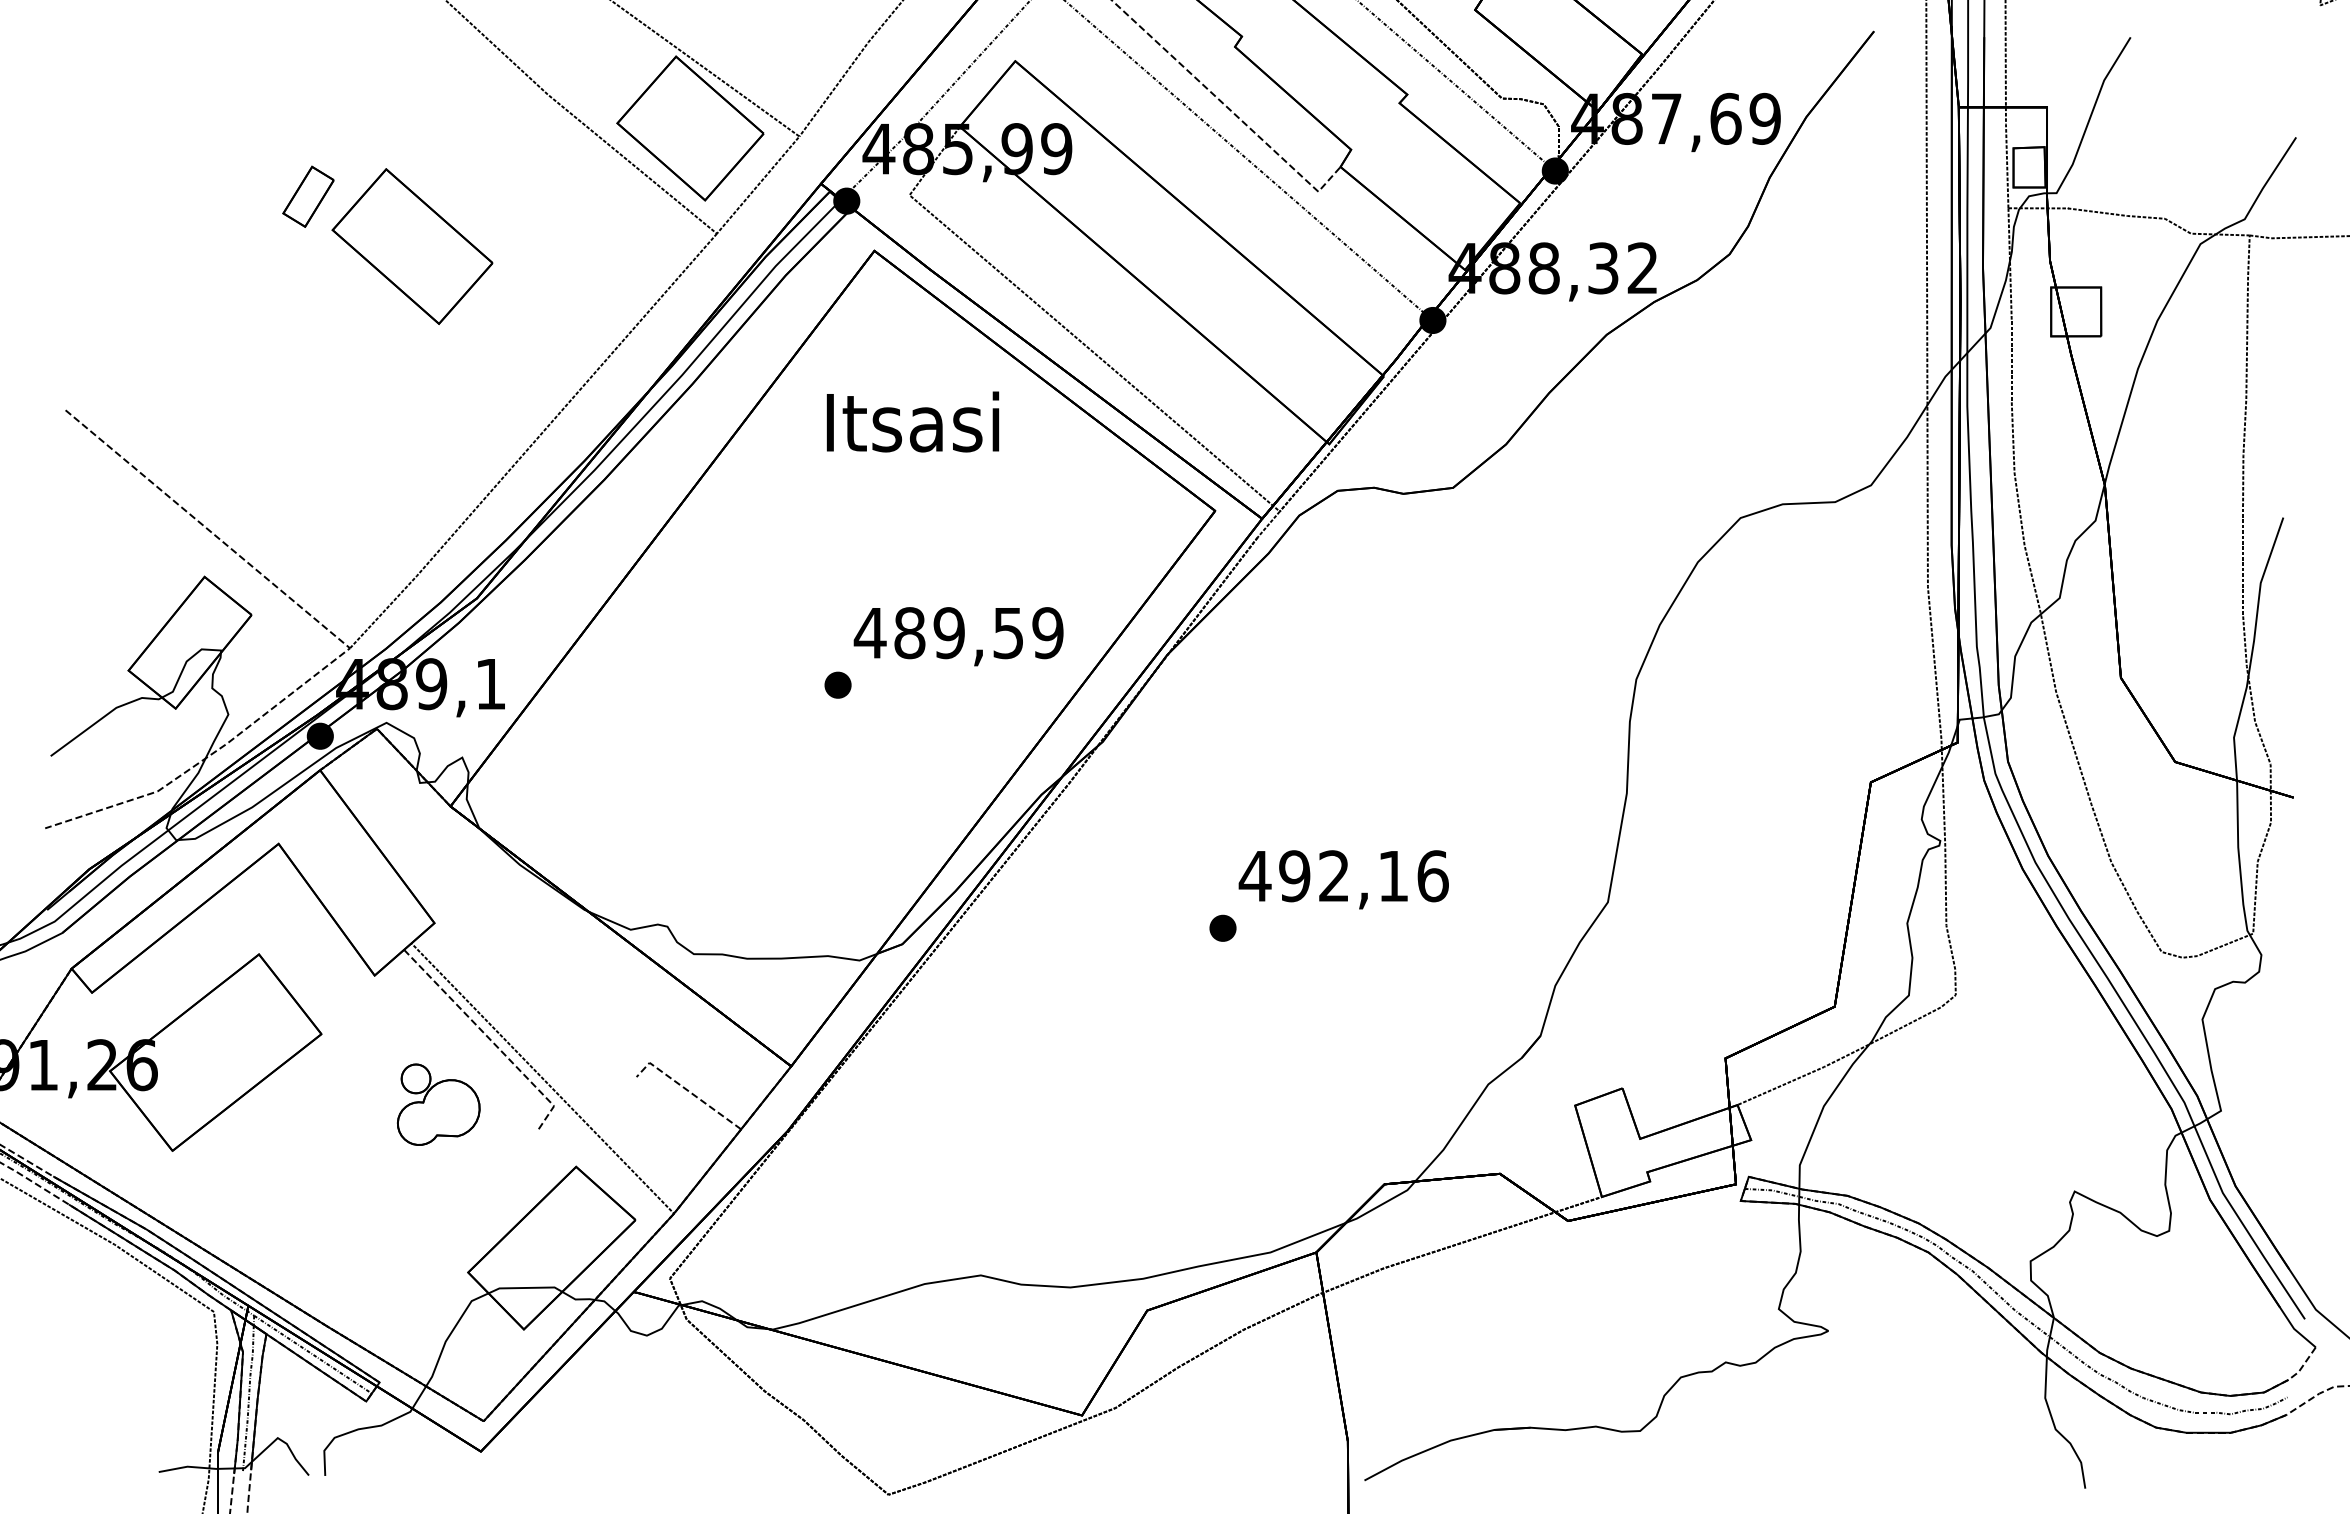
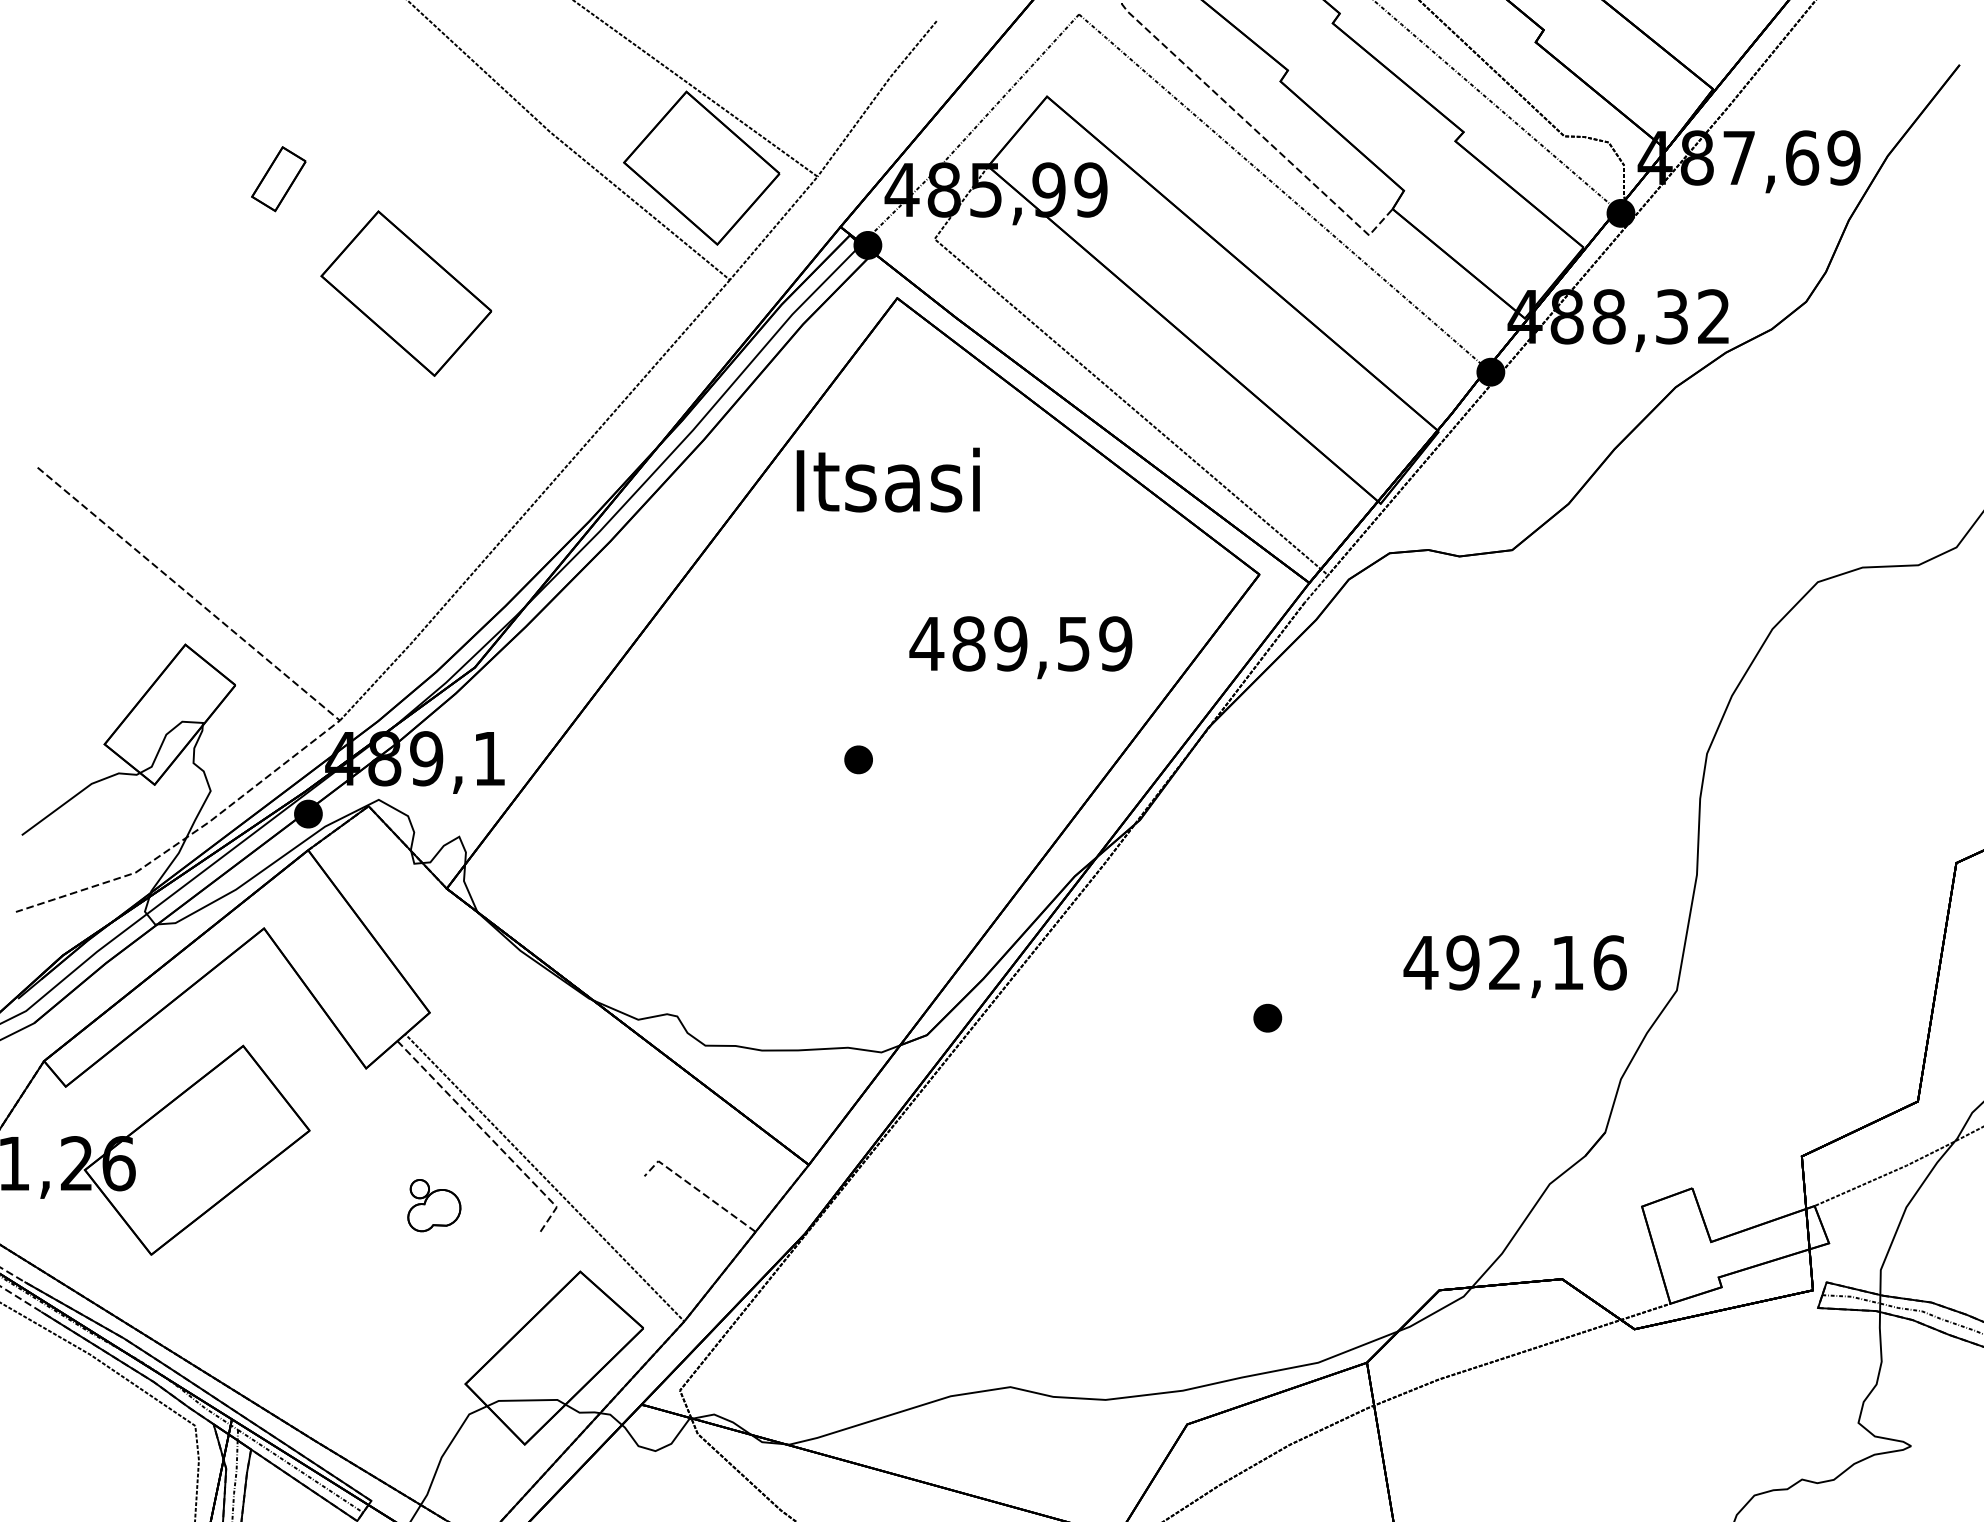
part: (308, 196) -> (278, 178), moved
text: (912, 421) -> (887, 479), moved
text: (958, 636) -> (1020, 647), moved
text: (1343, 879) -> (1514, 966), moved
part: (438, 1104) -> (433, 1205), size x0.6

